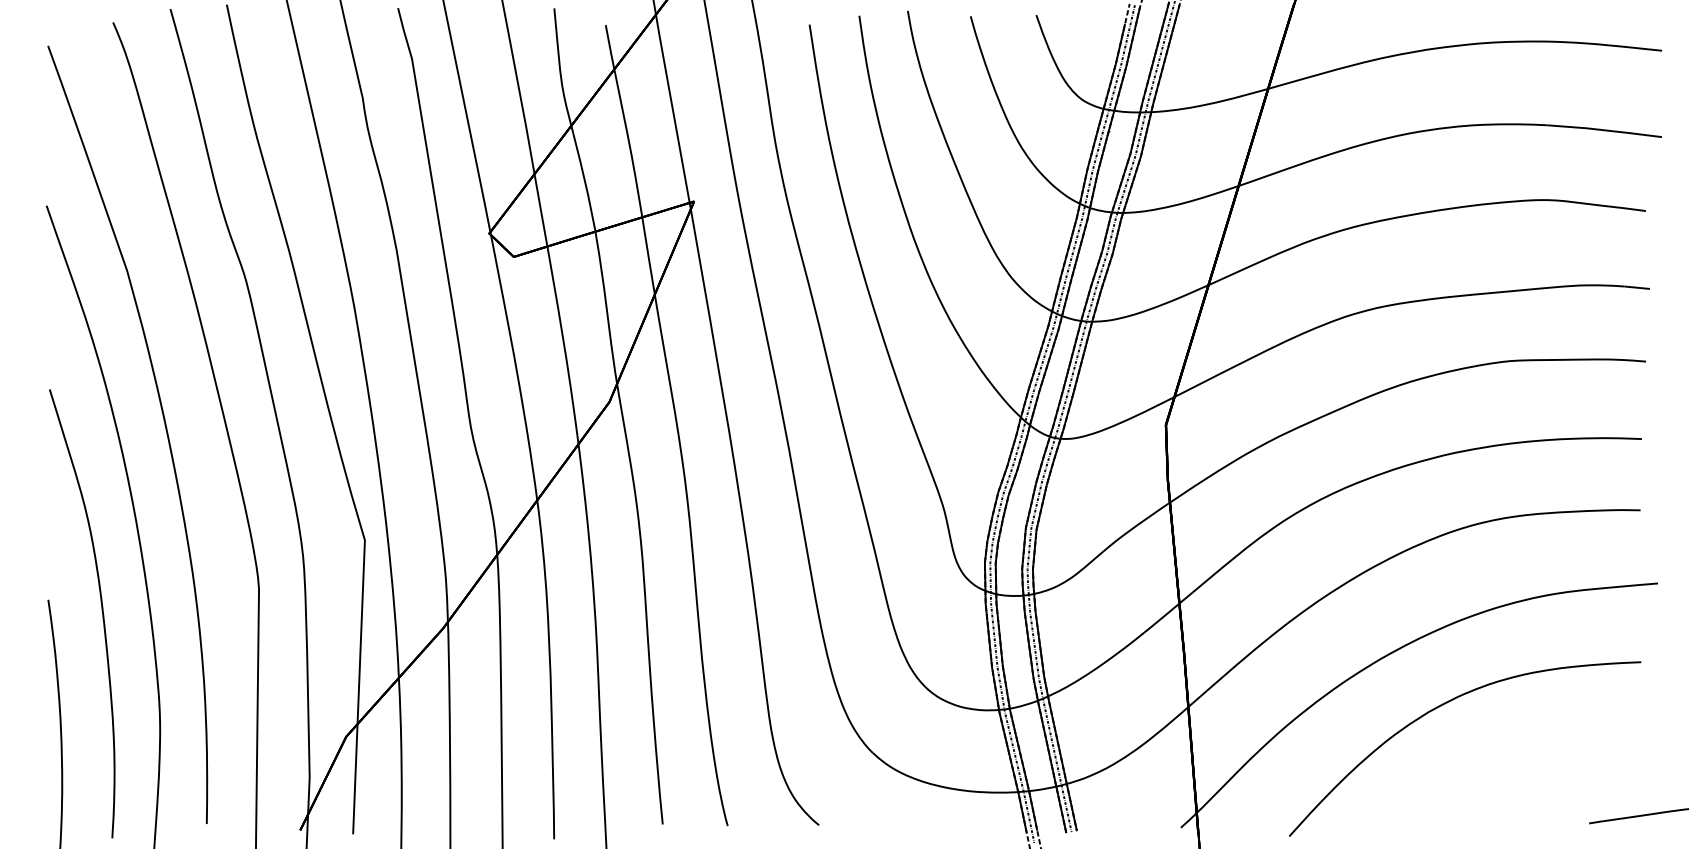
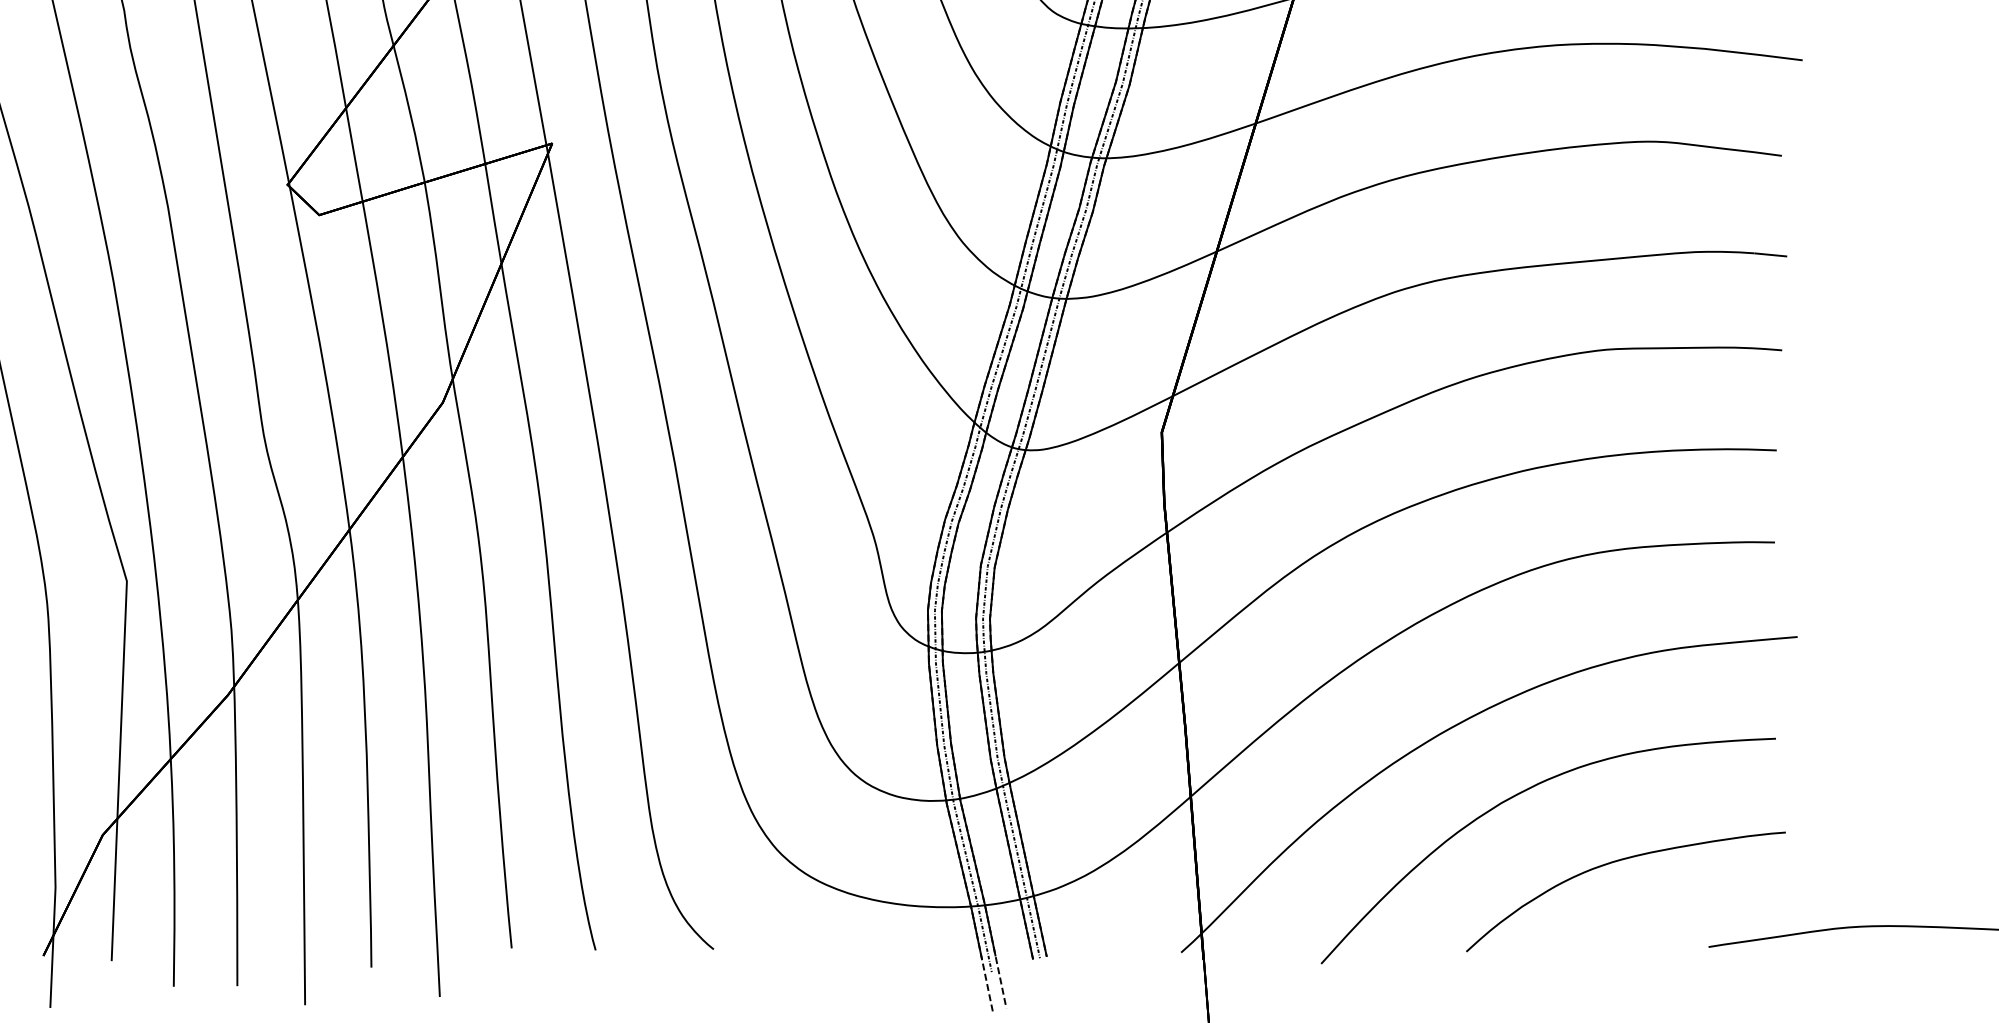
curve: (1520, 757) -> (1619, 861), added

